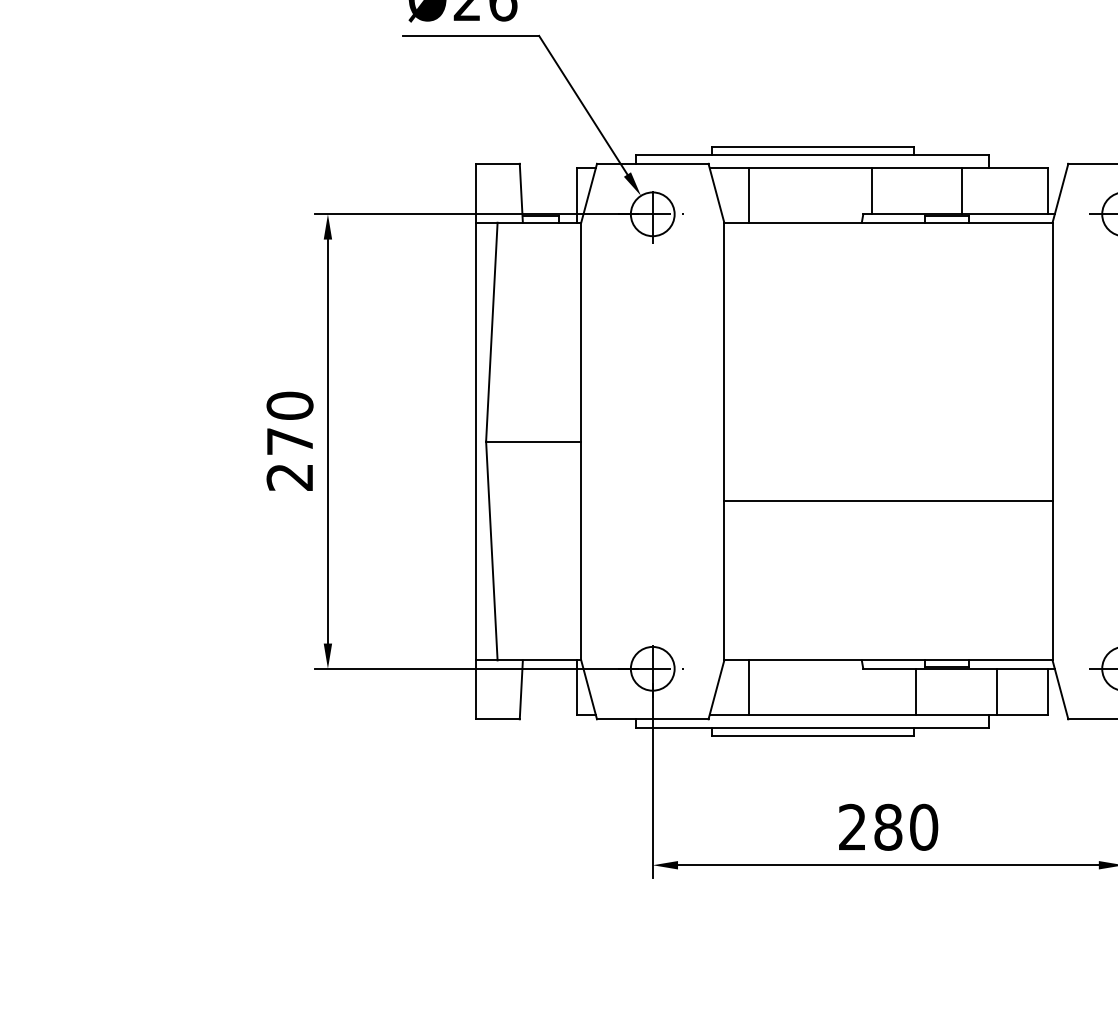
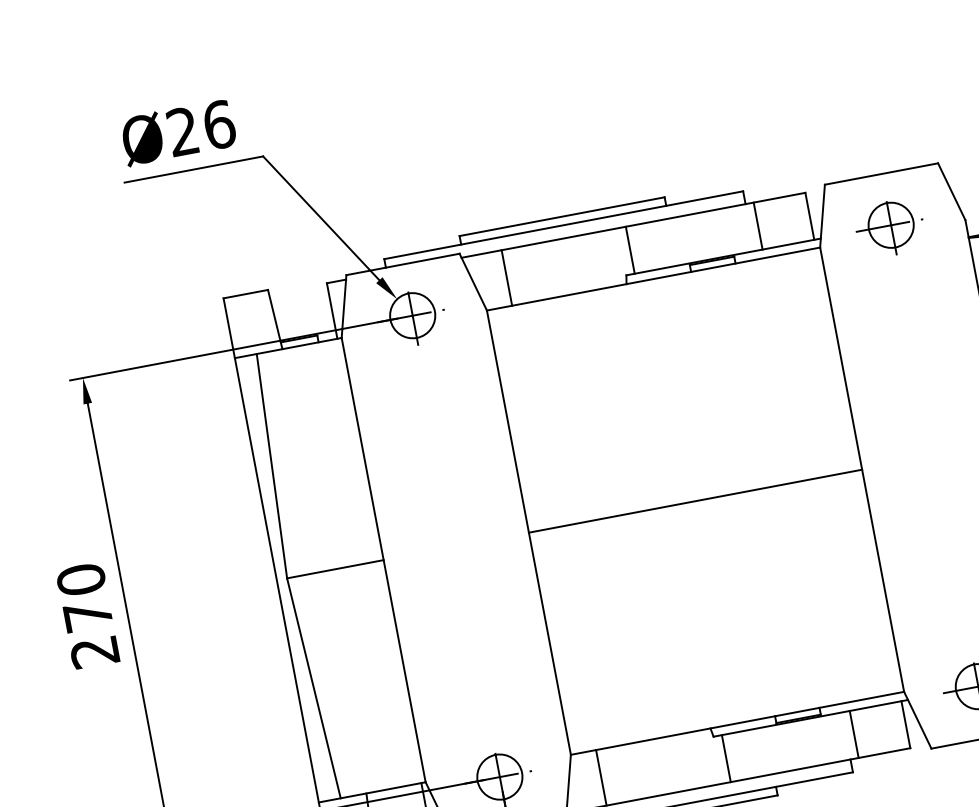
line: (962, 191) -> (758, 226), moved
line: (888, 500) -> (695, 501), moved
line: (915, 691) -> (726, 758), moved

